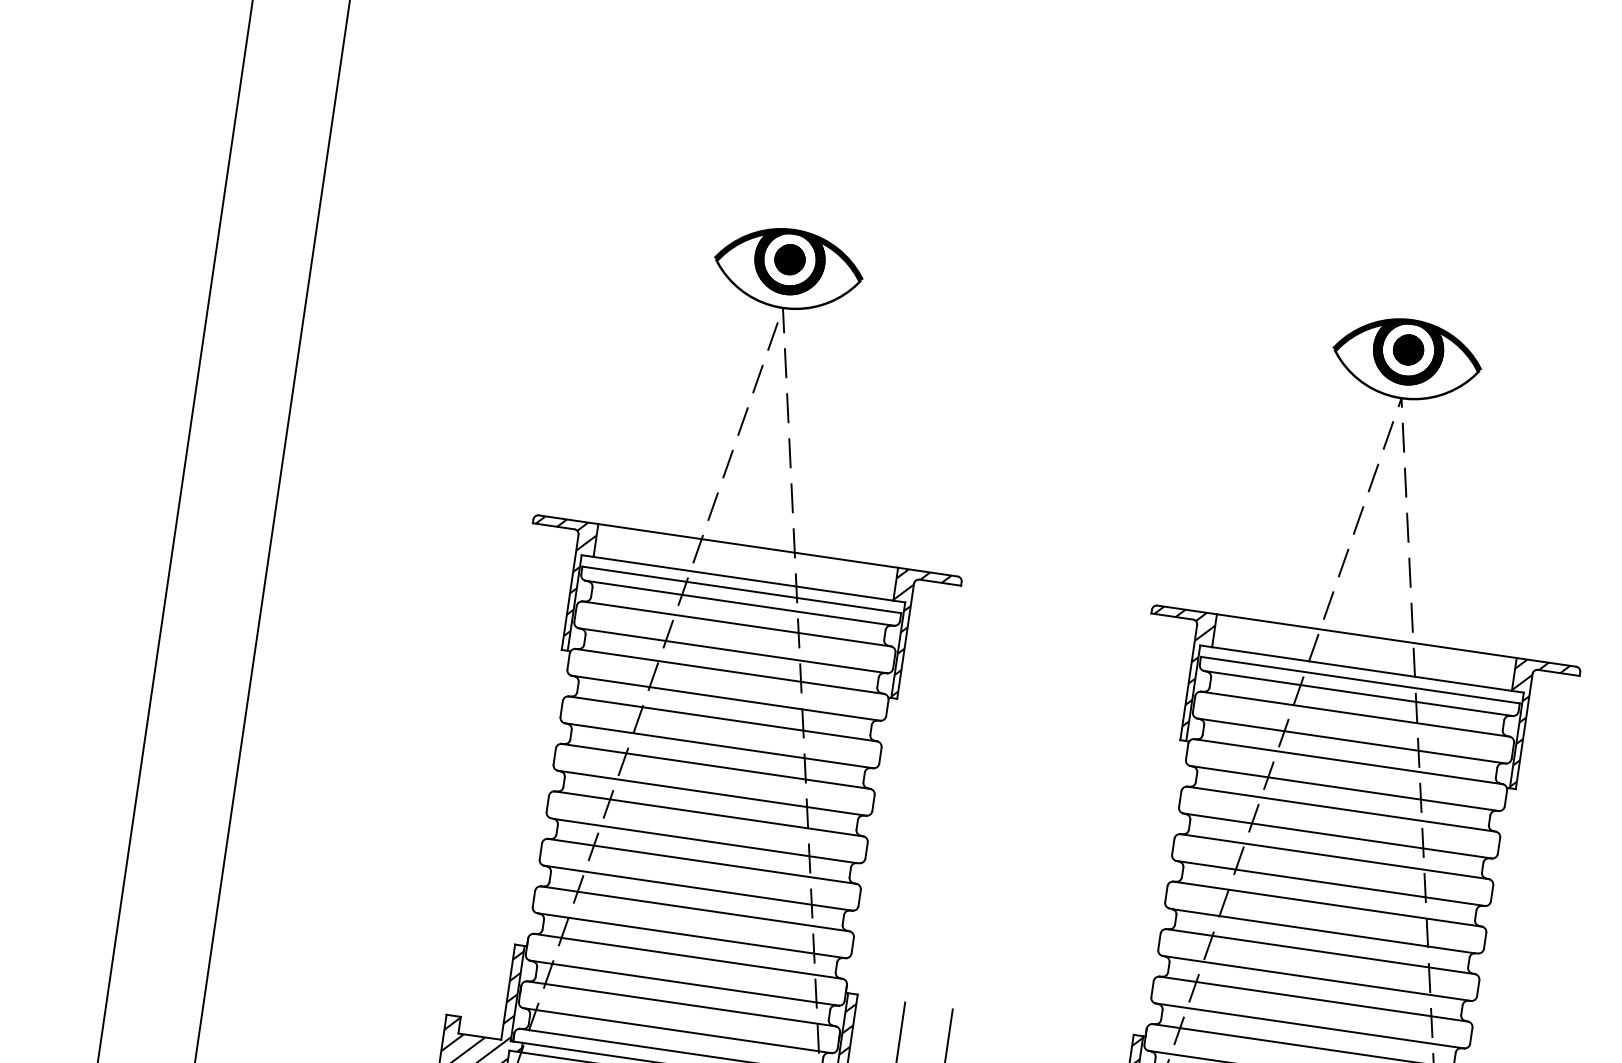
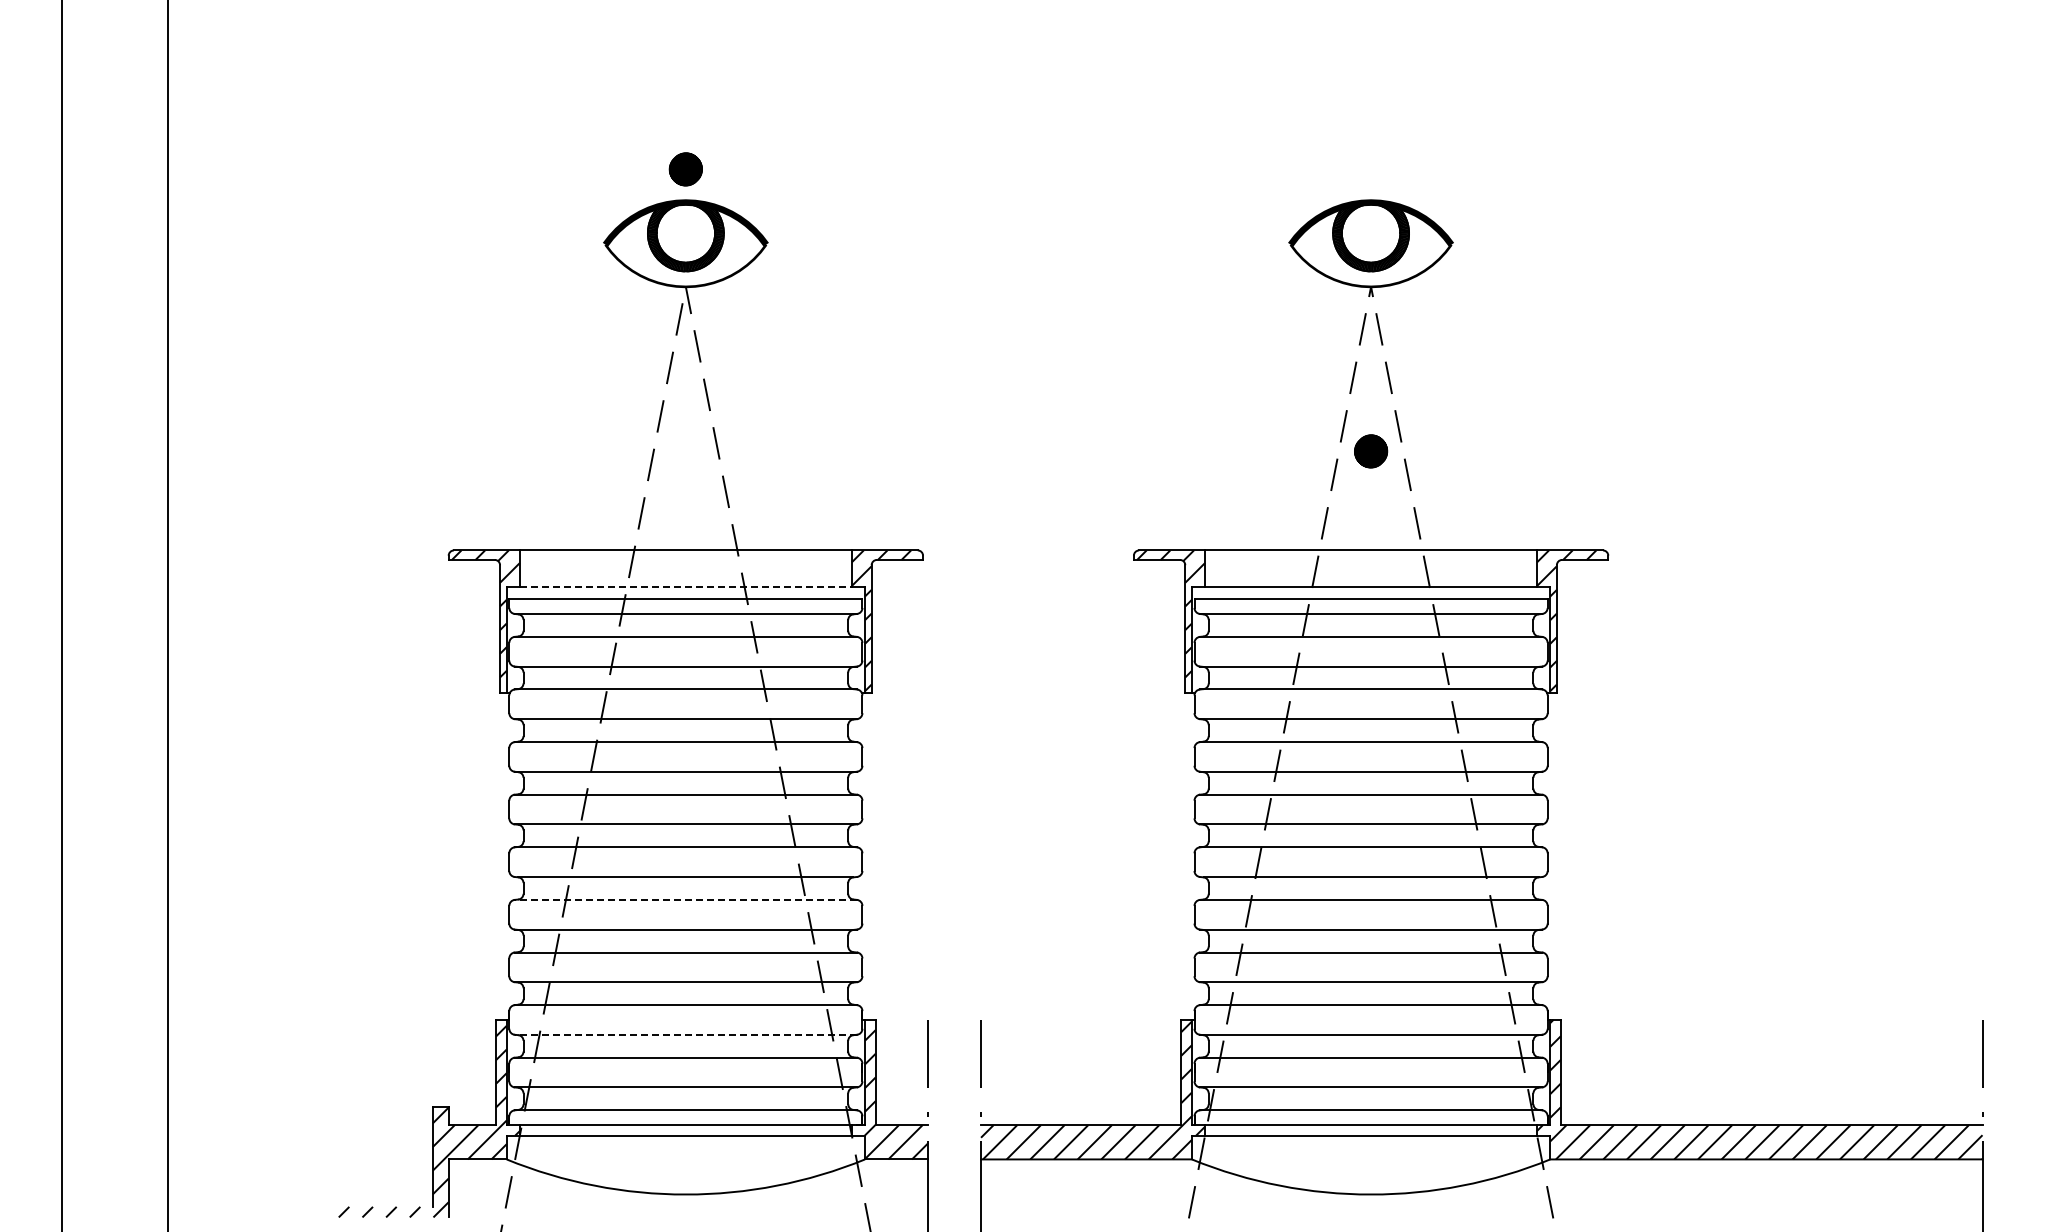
part: (789, 259) -> (685, 169), moved
part: (1408, 350) -> (1371, 451), moved
line: (744, 578) -> (686, 586), solid -> dashed
line: (701, 860) -> (685, 899), solid -> dashed
line: (684, 982) -> (685, 1034), solid -> dashed

